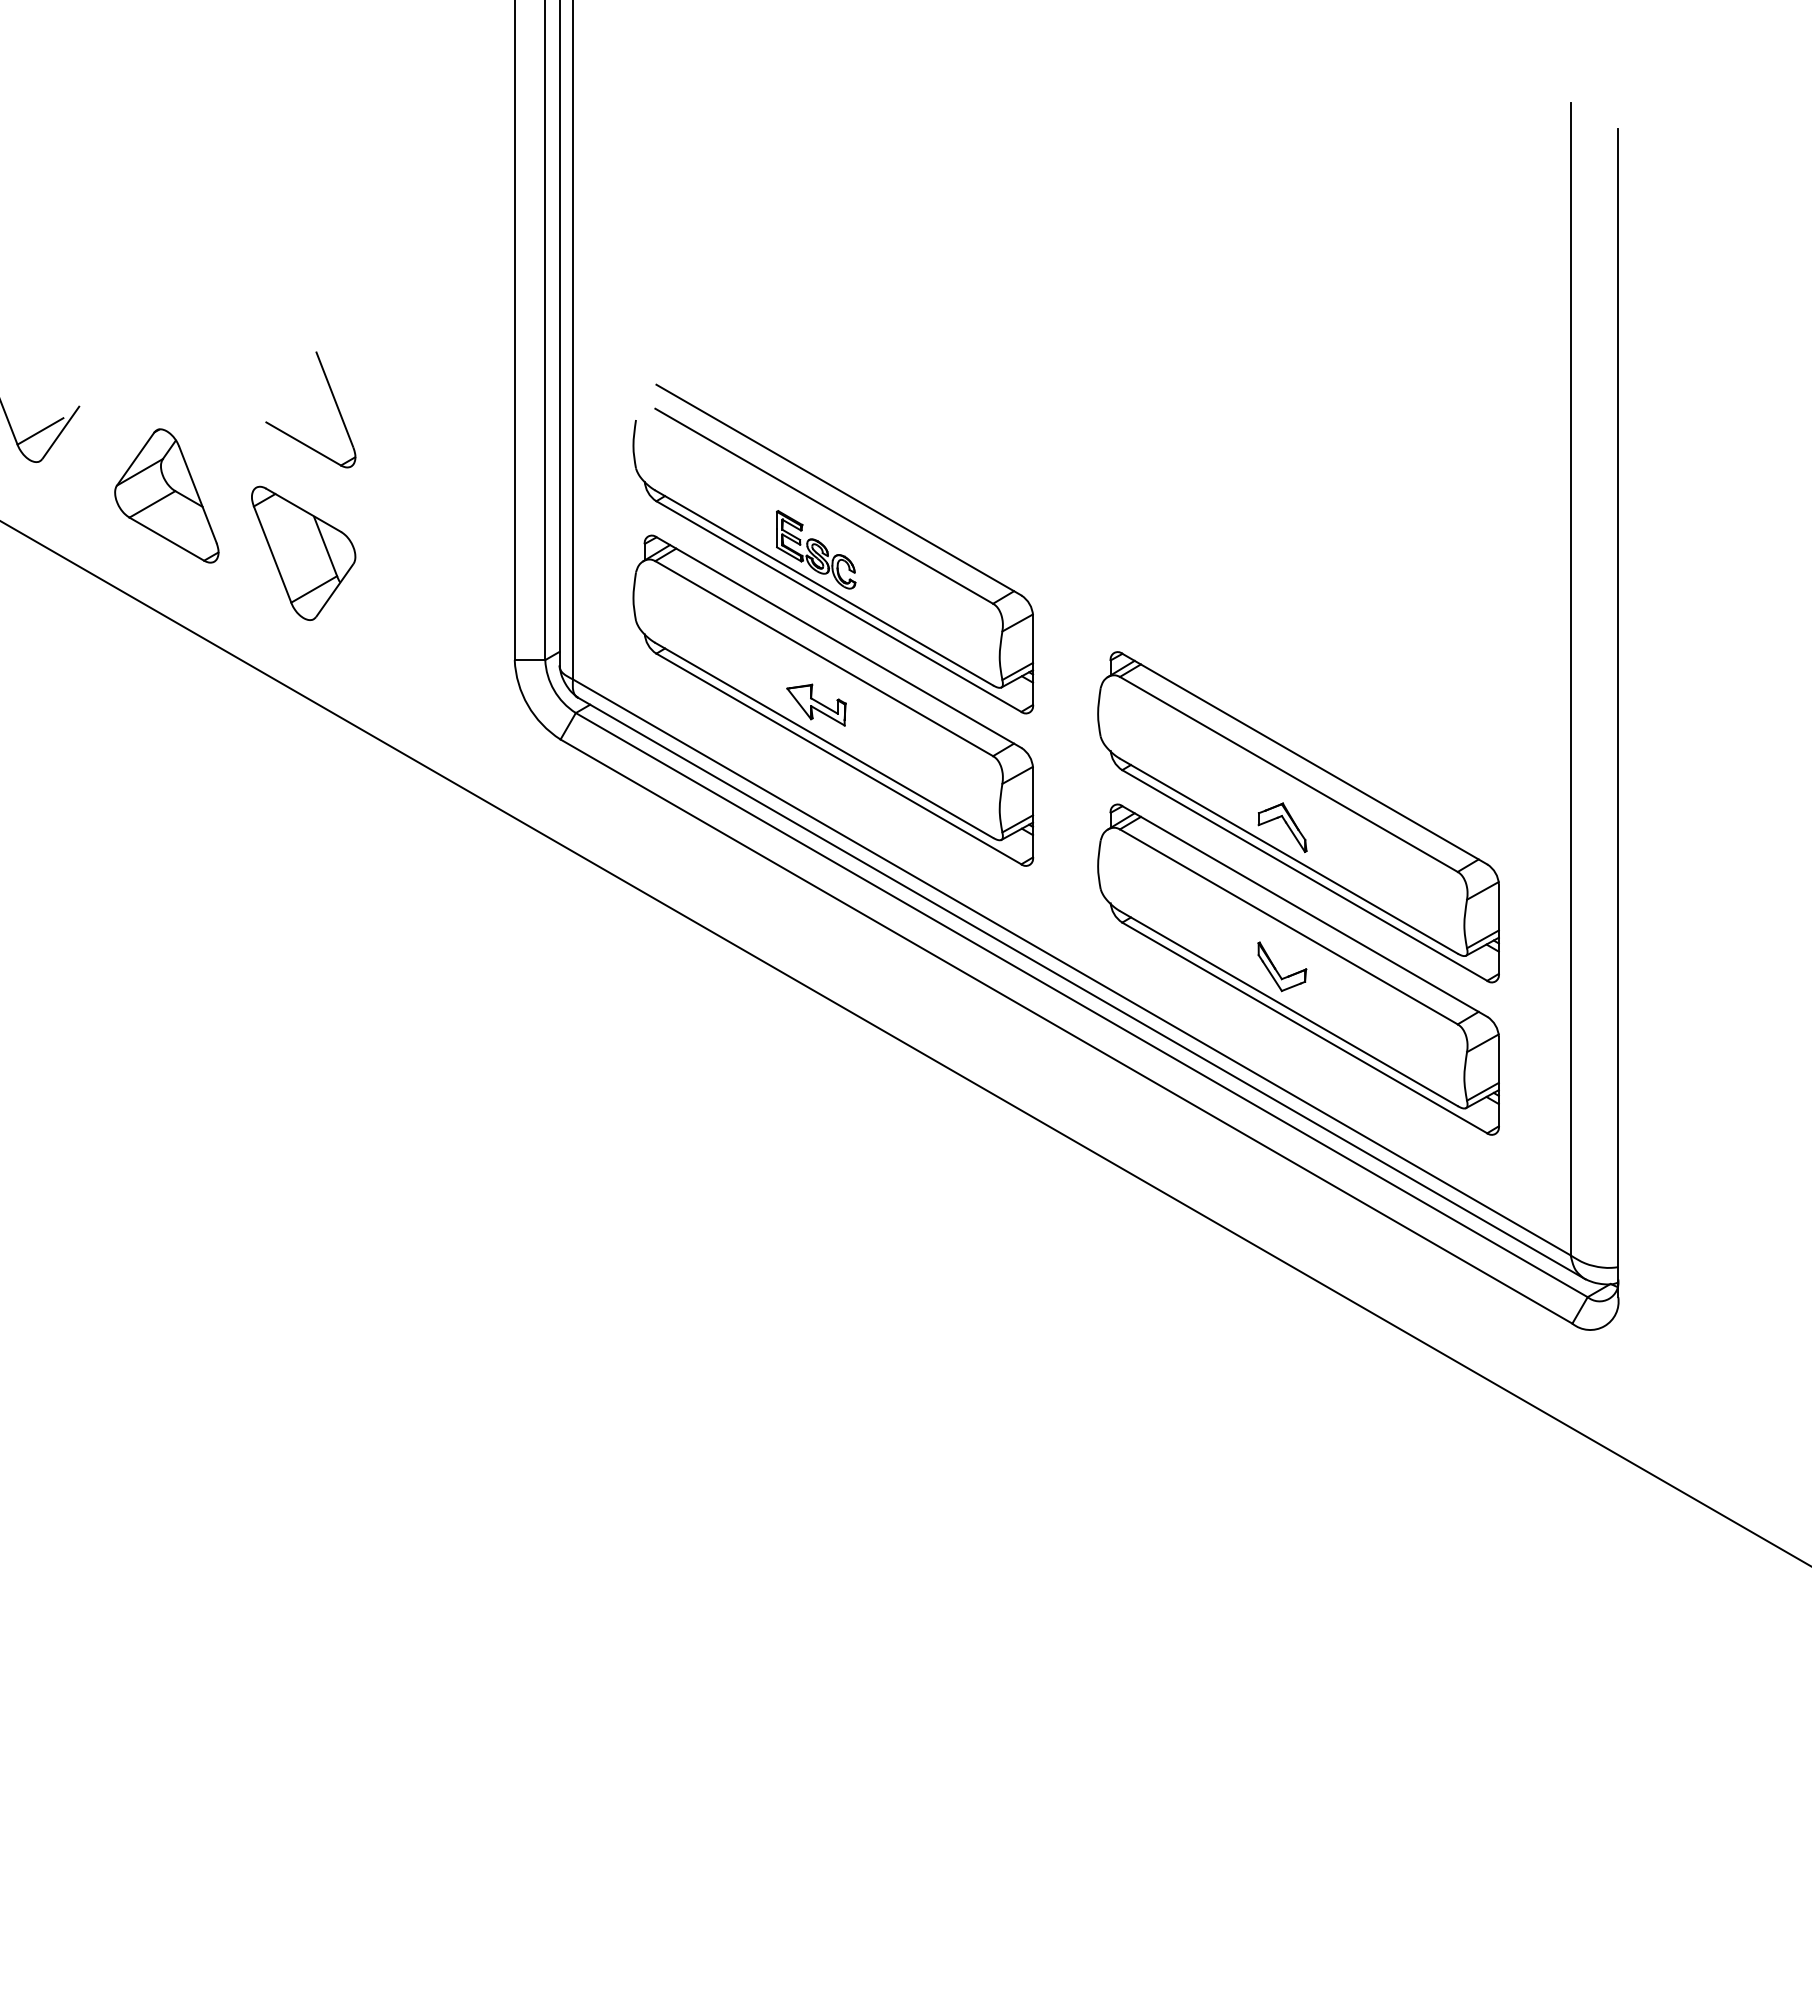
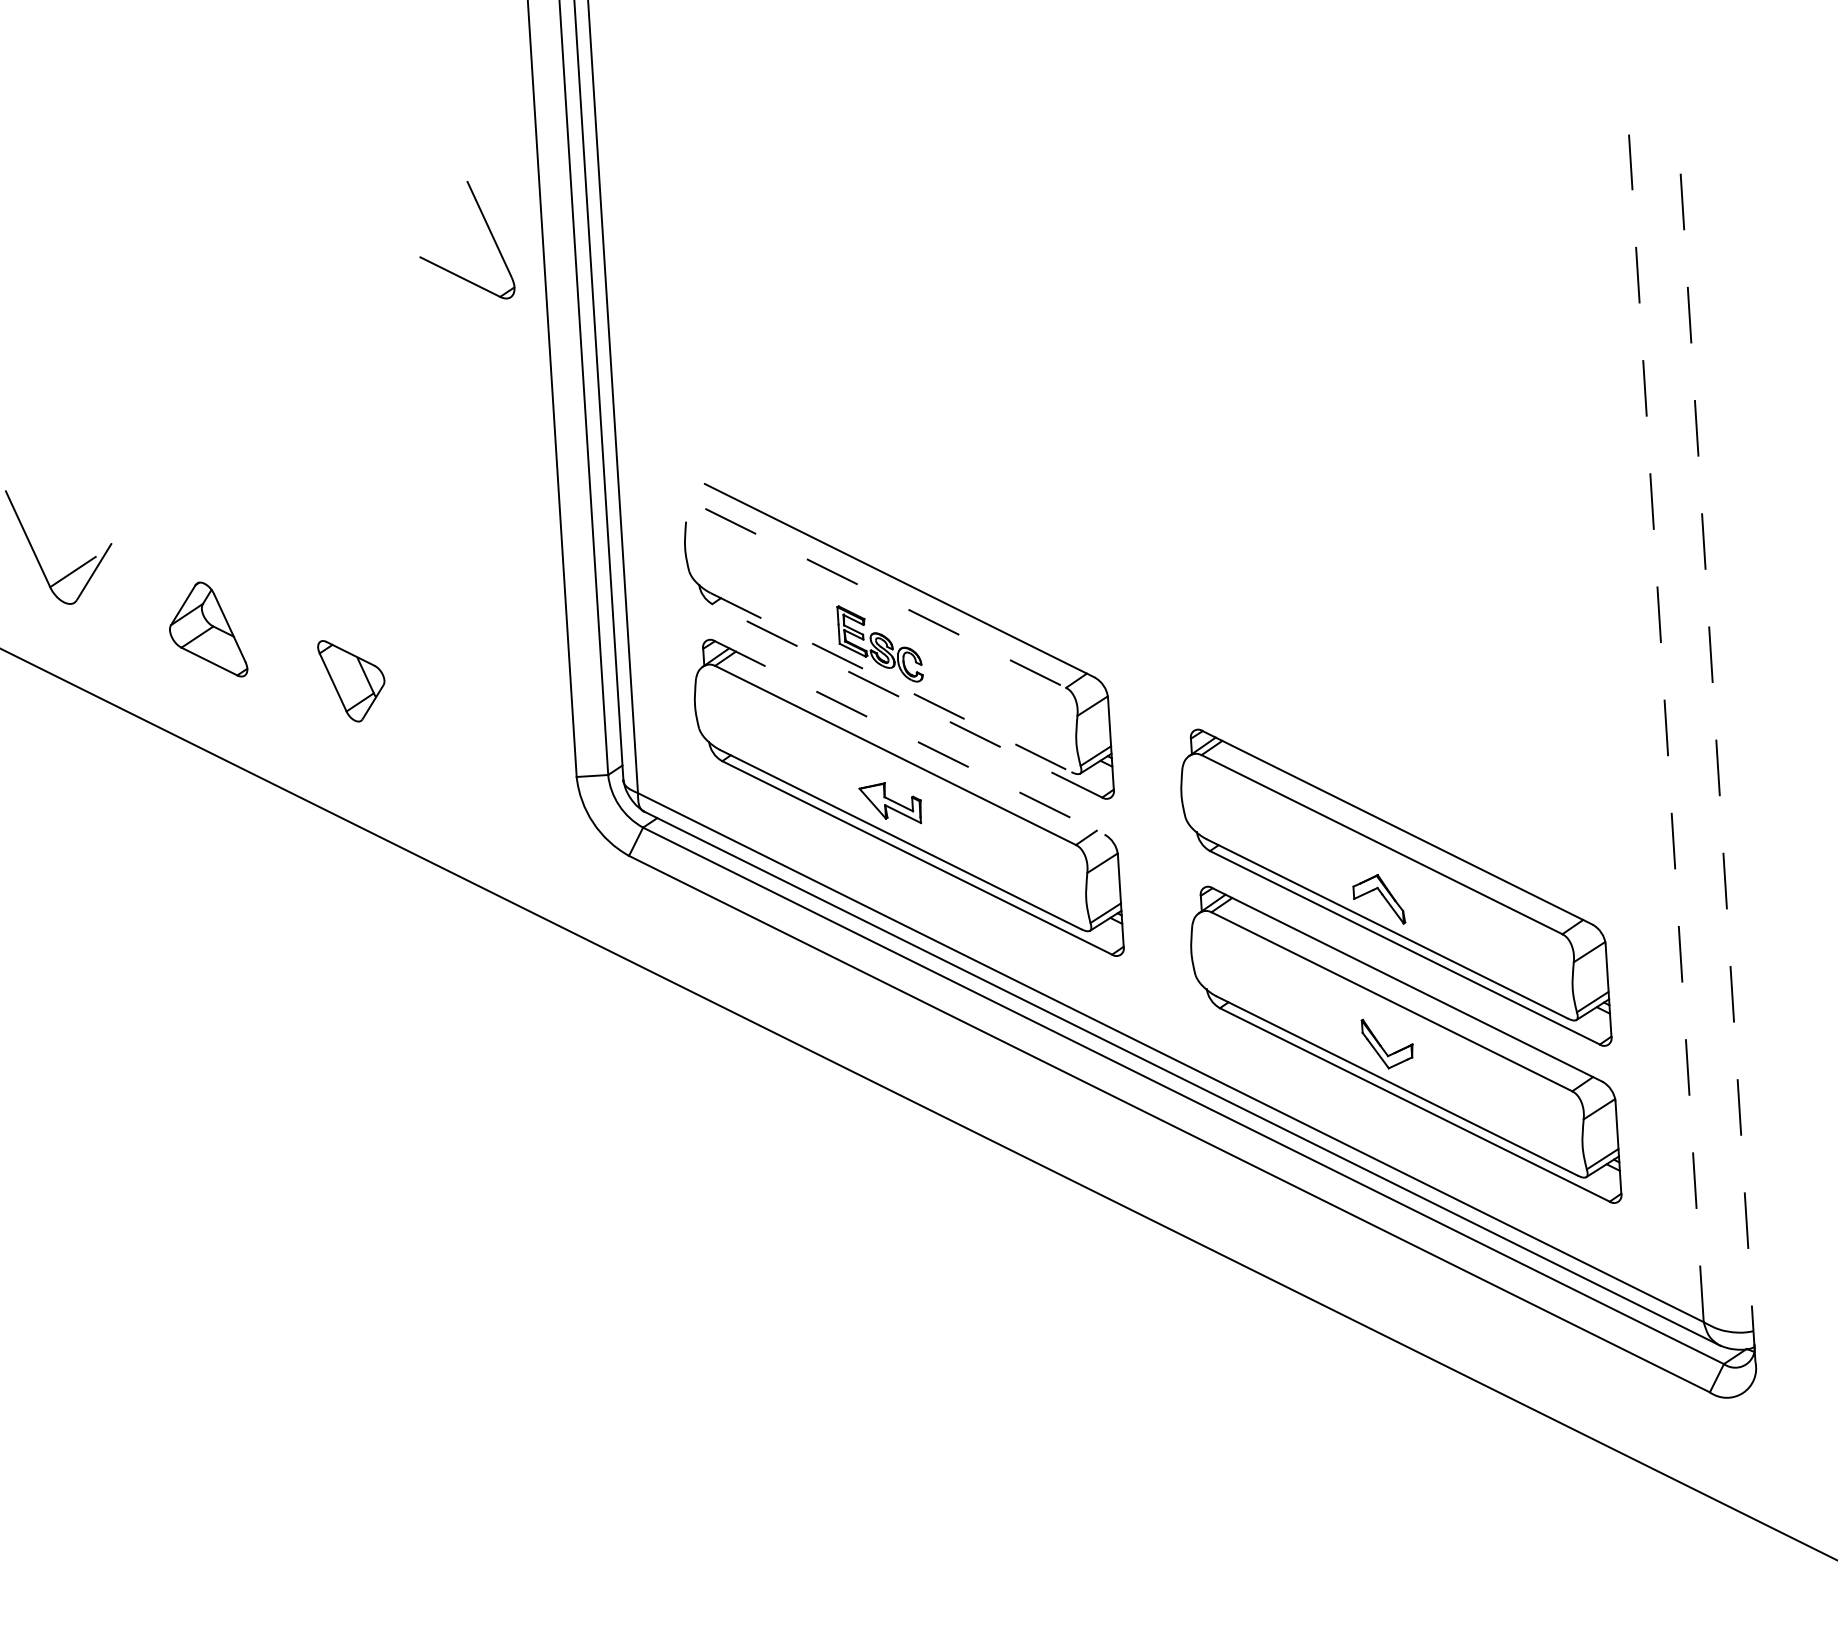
part: (333, 399) -> (488, 229), moved
part: (166, 495) -> (207, 629), size x0.7
line: (824, 506) -> (886, 598), solid -> dashed
part: (303, 552) -> (351, 679), size x0.6
line: (824, 587) -> (891, 682), solid -> dashed
line: (838, 606) -> (906, 700), solid -> dashed
line: (838, 642) -> (909, 737), solid -> dashed
line: (1570, 678) -> (1666, 727), solid -> dashed
line: (1618, 712) -> (1717, 759), solid -> dashed

